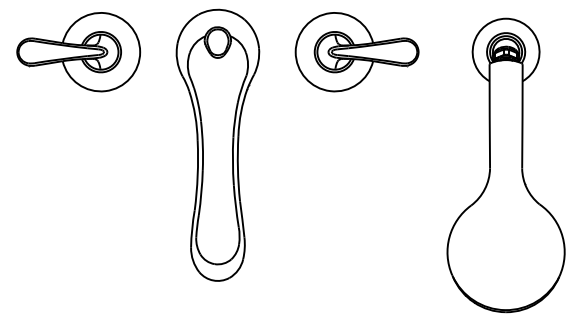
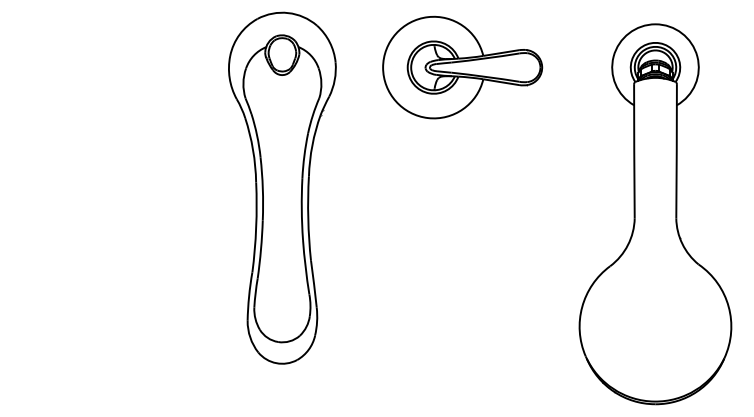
part: (78, 52) -> (101, 67), removed

